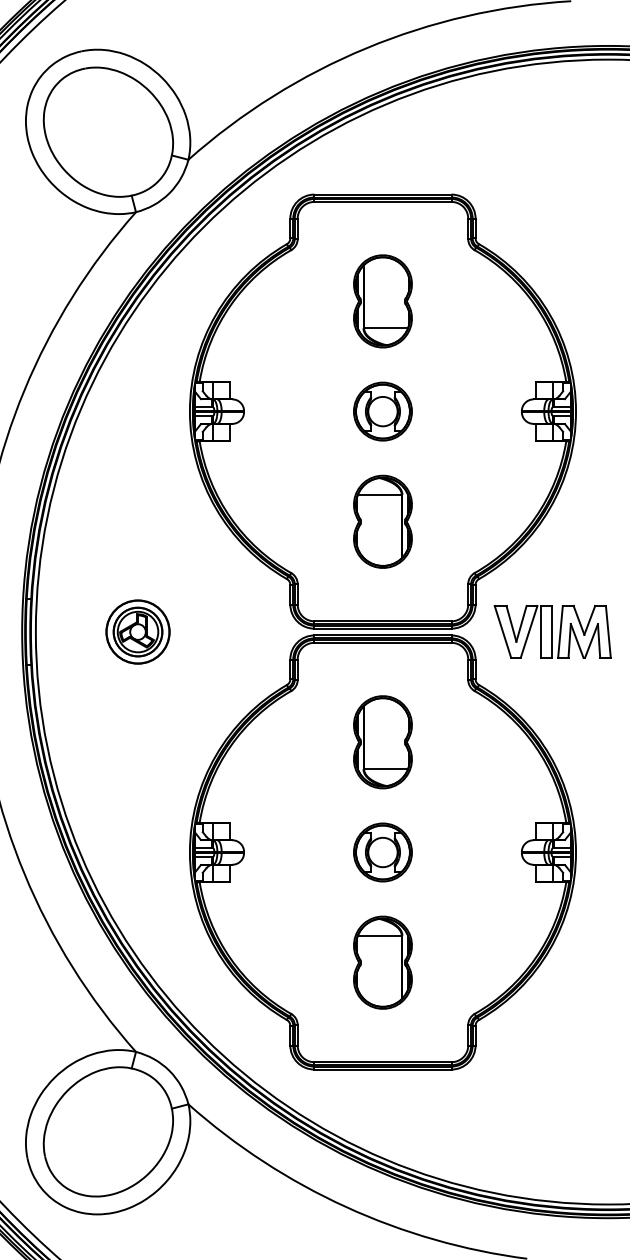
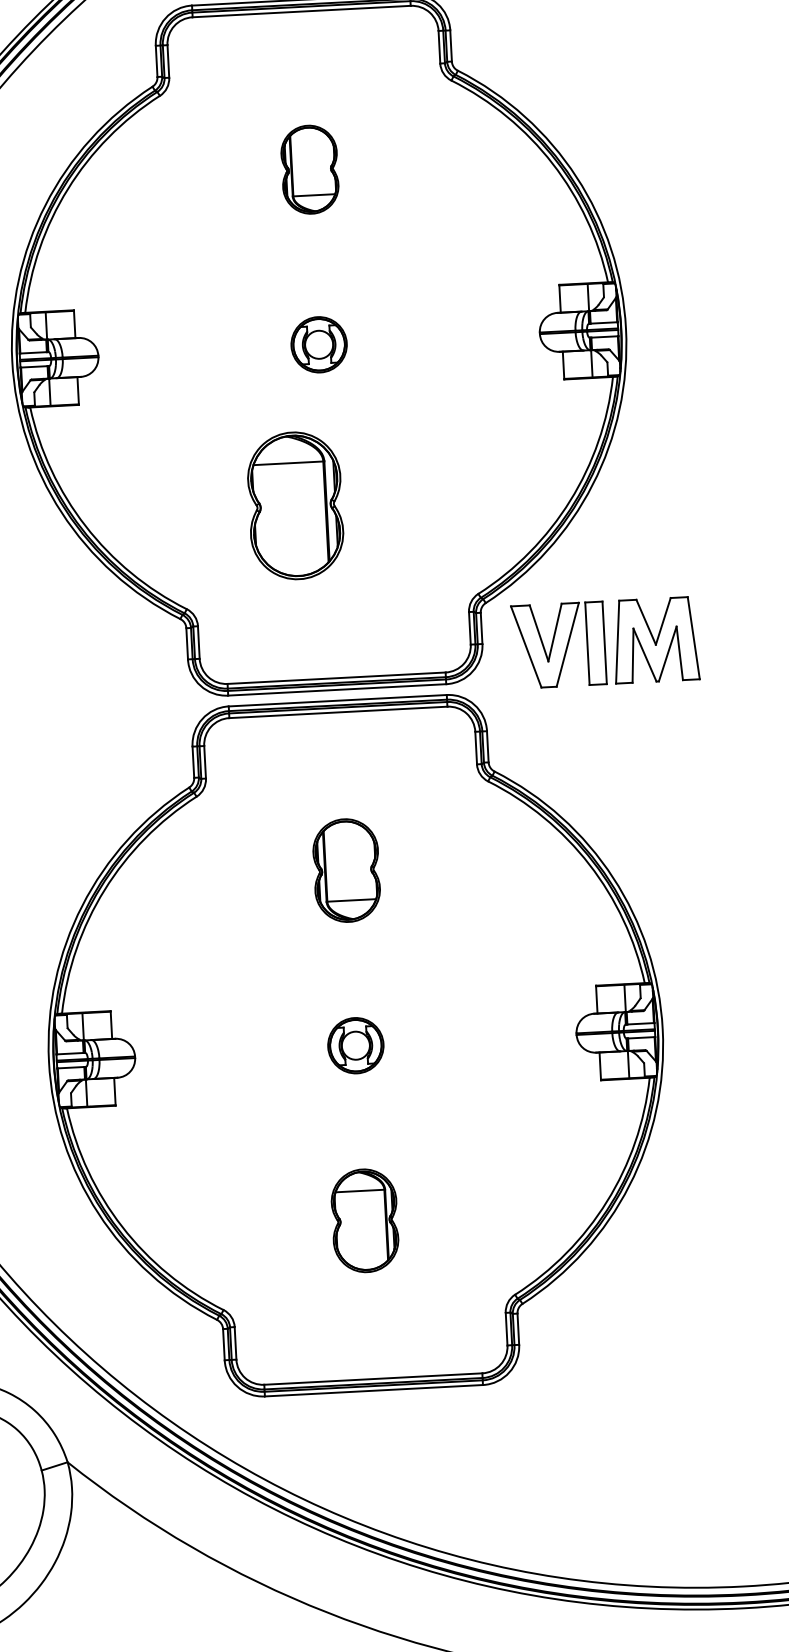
part: (382, 301) -> (309, 169), size x0.6
part: (382, 411) -> (318, 344), size x0.6
part: (382, 521) -> (294, 505), moved
part: (552, 631) -> (604, 642), moved
part: (382, 742) -> (345, 870), size x0.7
part: (382, 852) -> (355, 1045), size x0.6
part: (382, 962) -> (364, 1220), size x0.7

